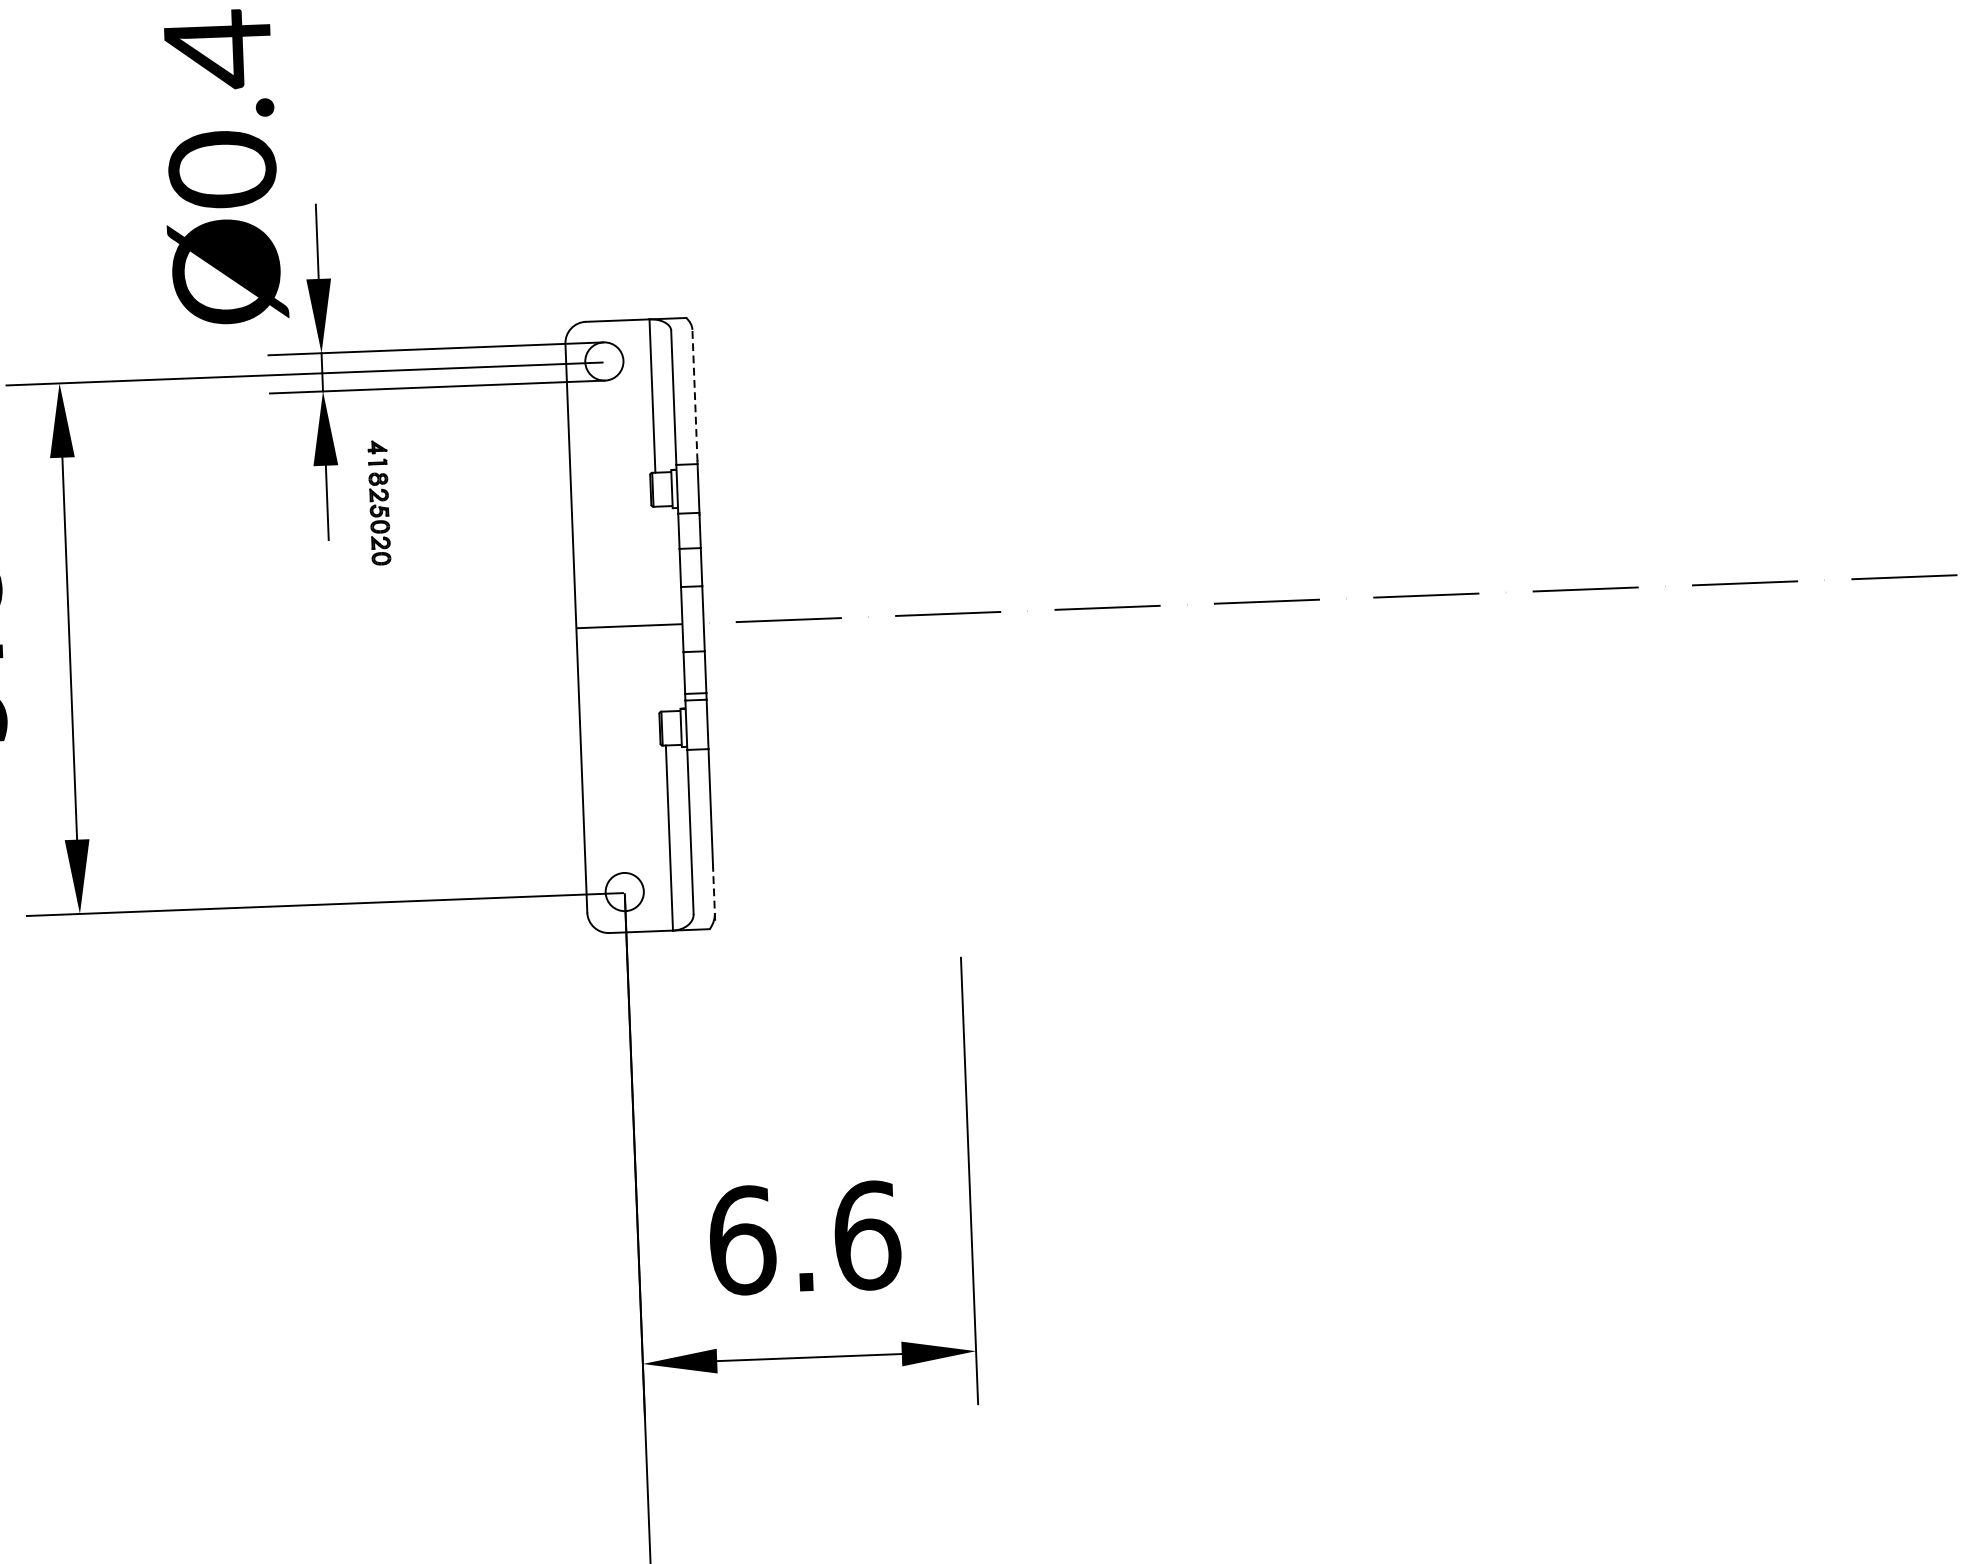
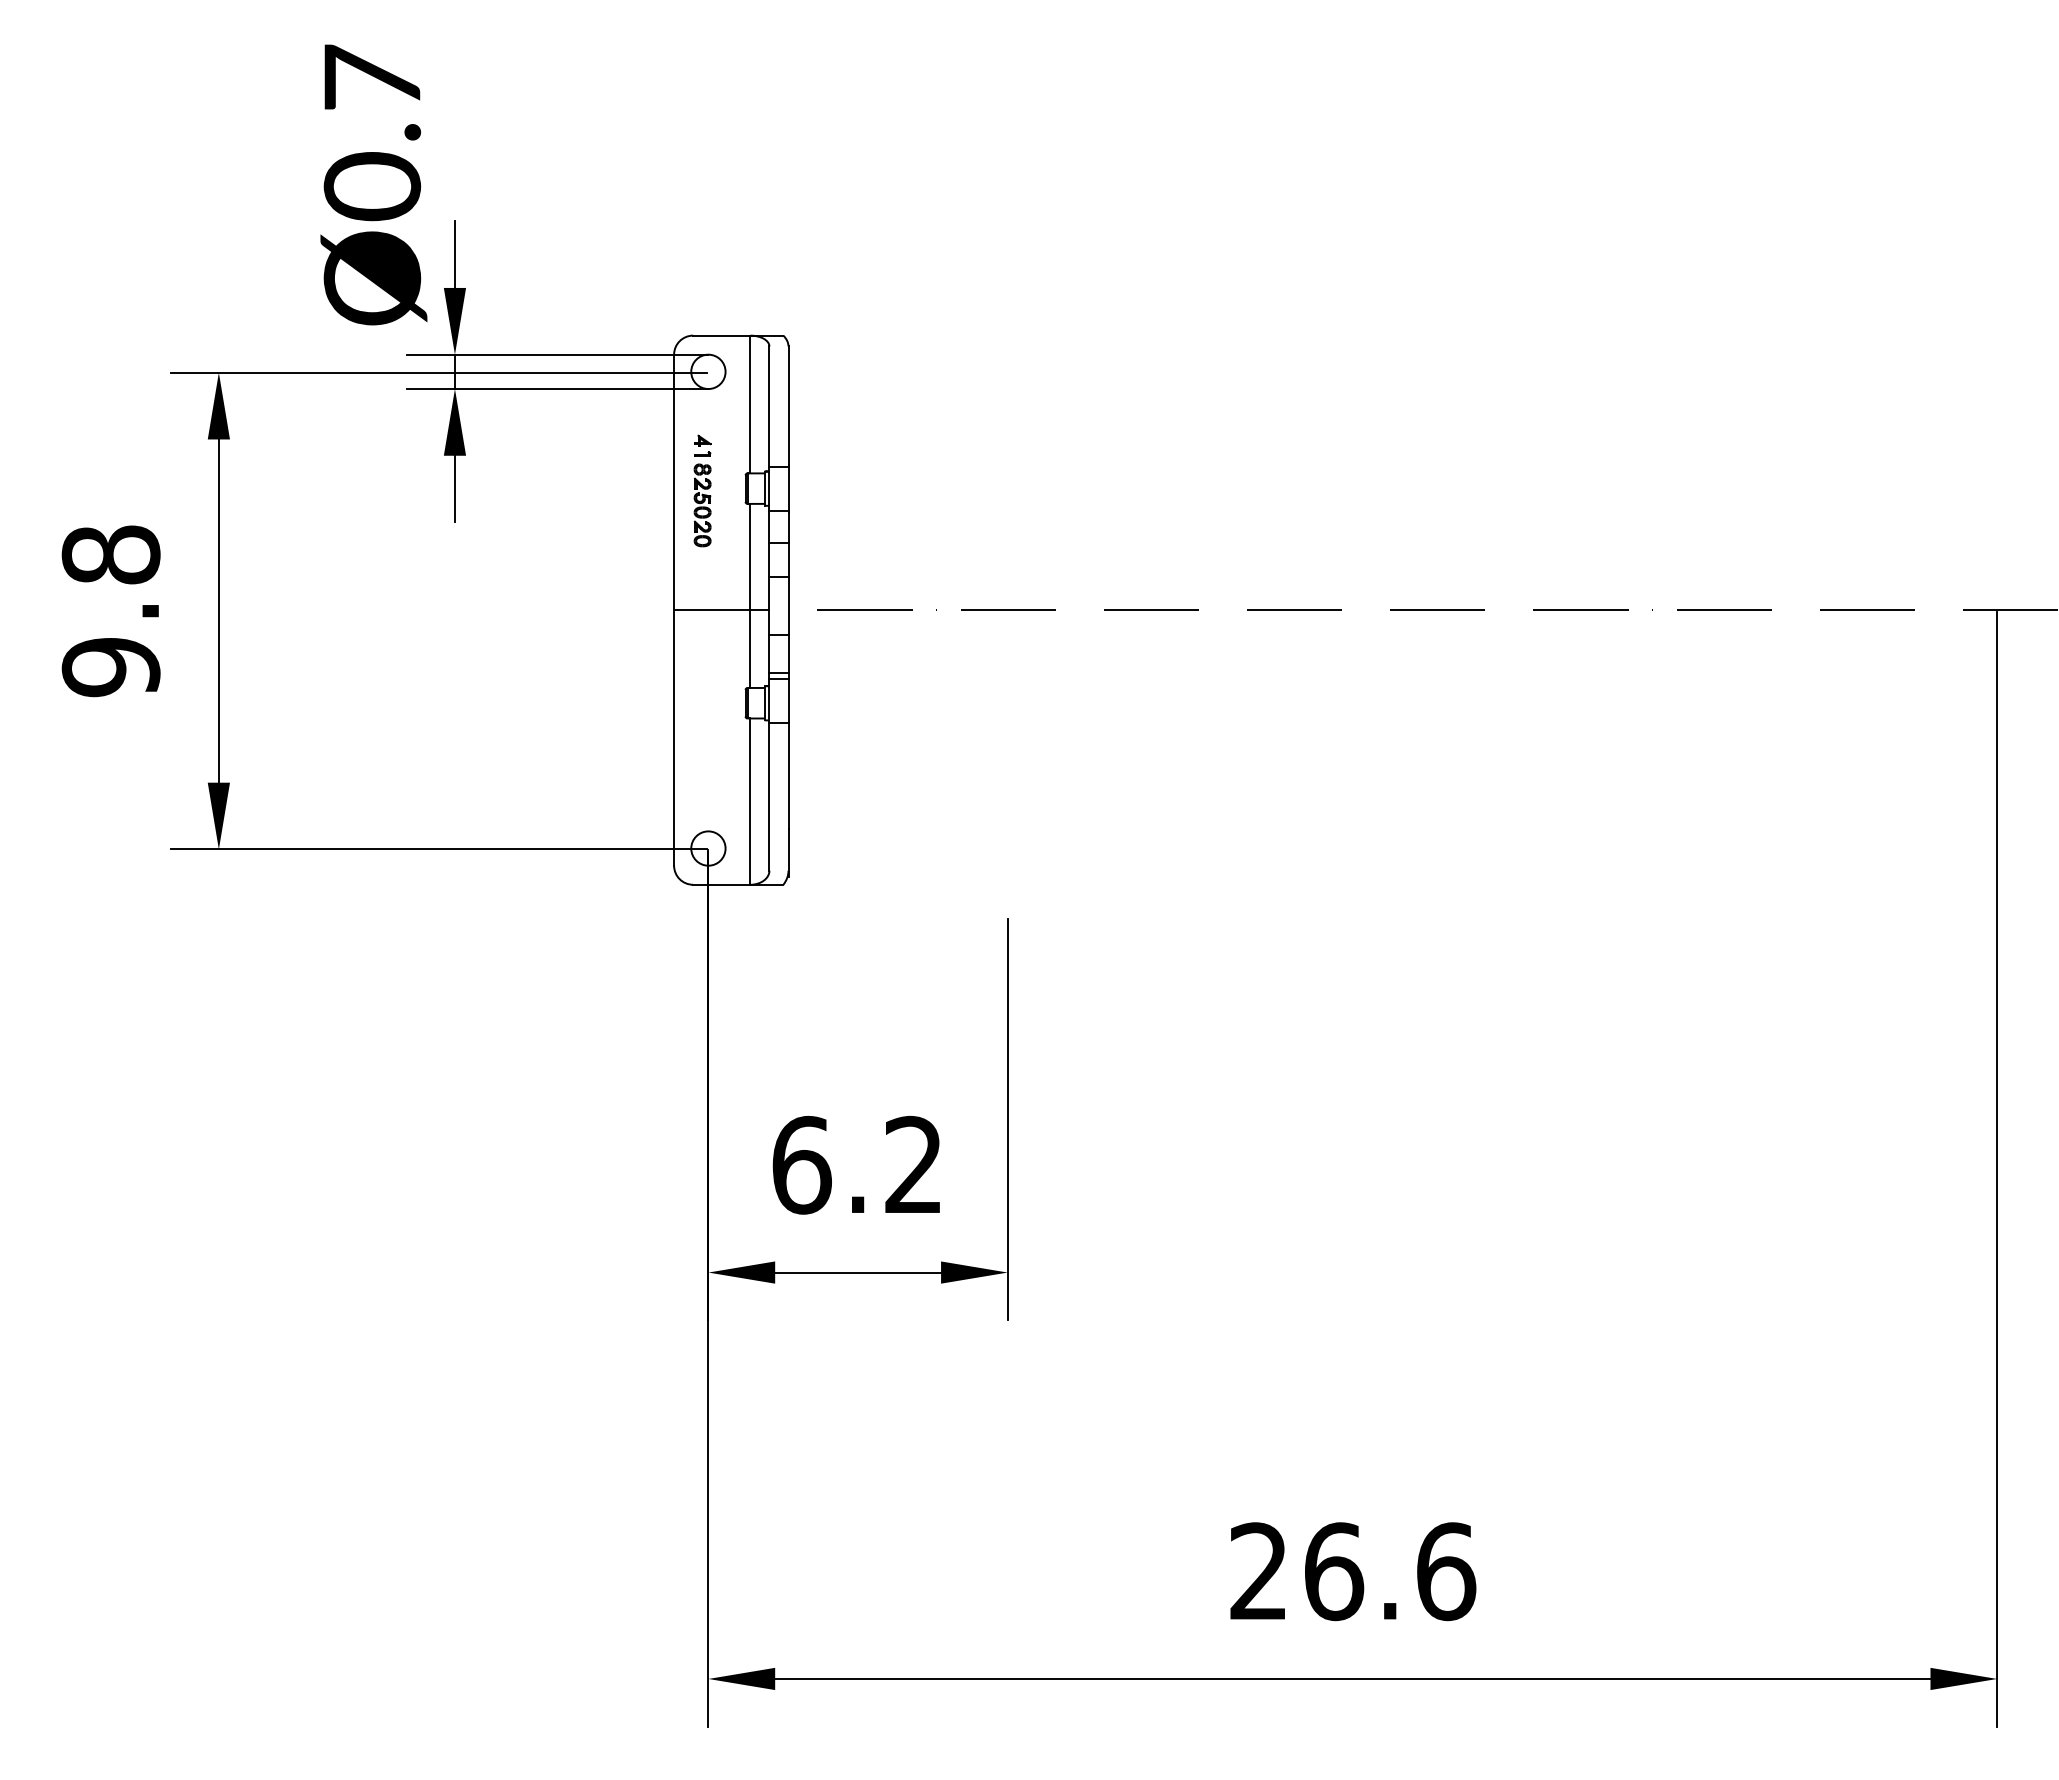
text: (217, 49) -> (372, 78), Ø0.4 -> Ø0.7
line: (694, 395) -> (788, 405), dashed -> solid
part: (379, 502) -> (702, 490), moved
line: (660, 608) -> (750, 595), added
line: (714, 893) -> (788, 852), dashed -> solid
text: (867, 1234) -> (914, 1164), 6.6 -> 6.2

